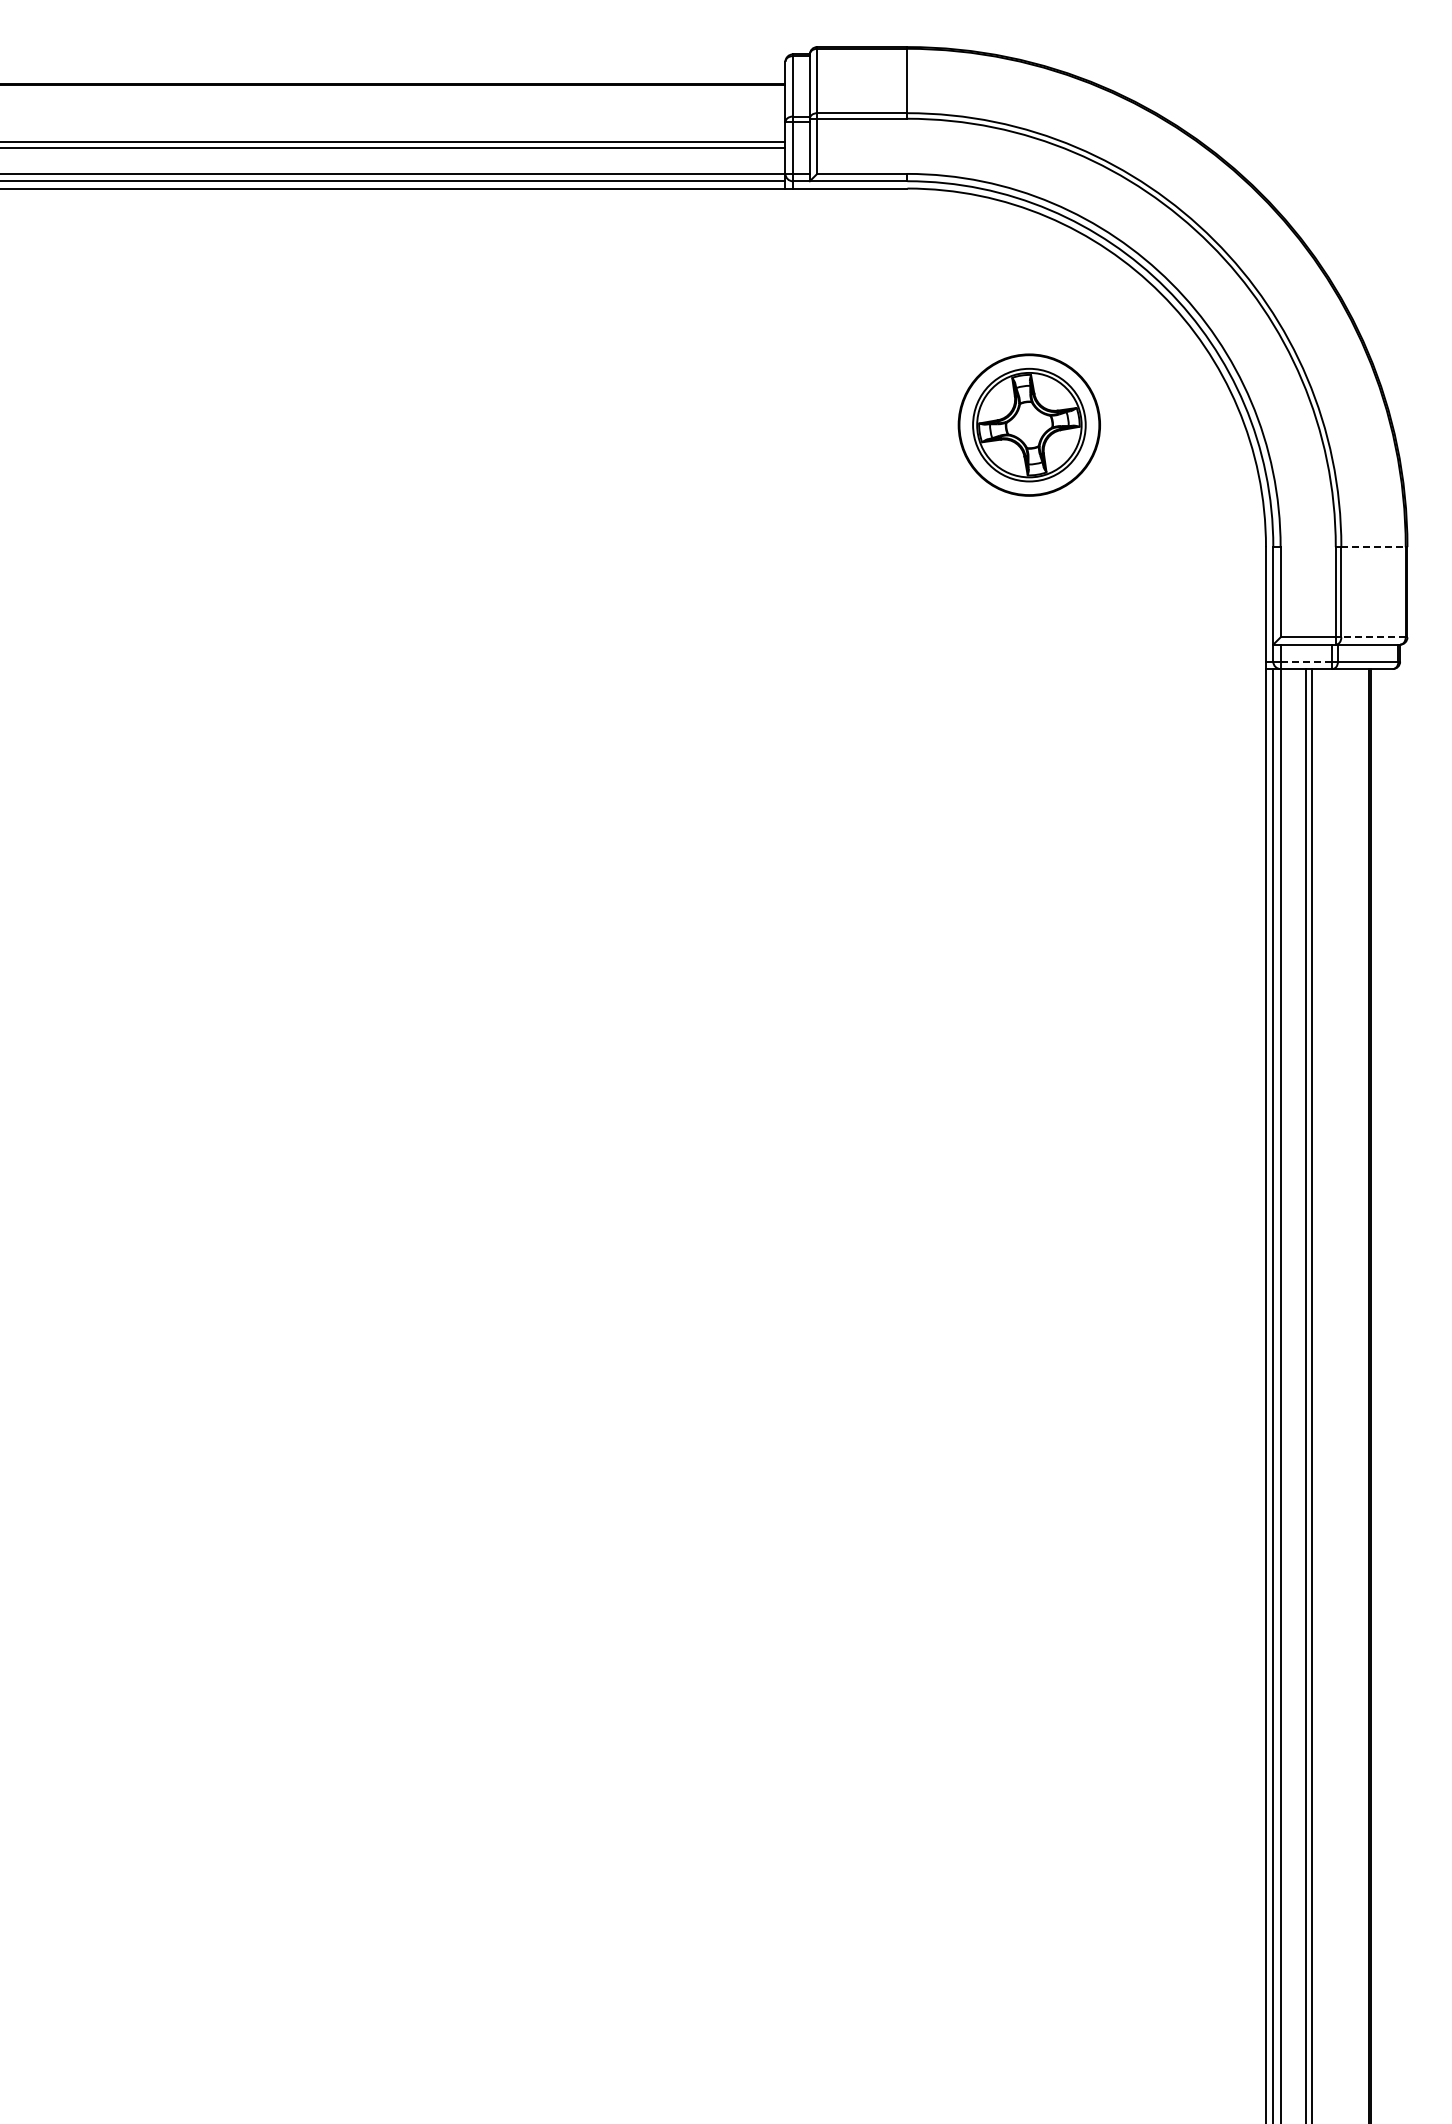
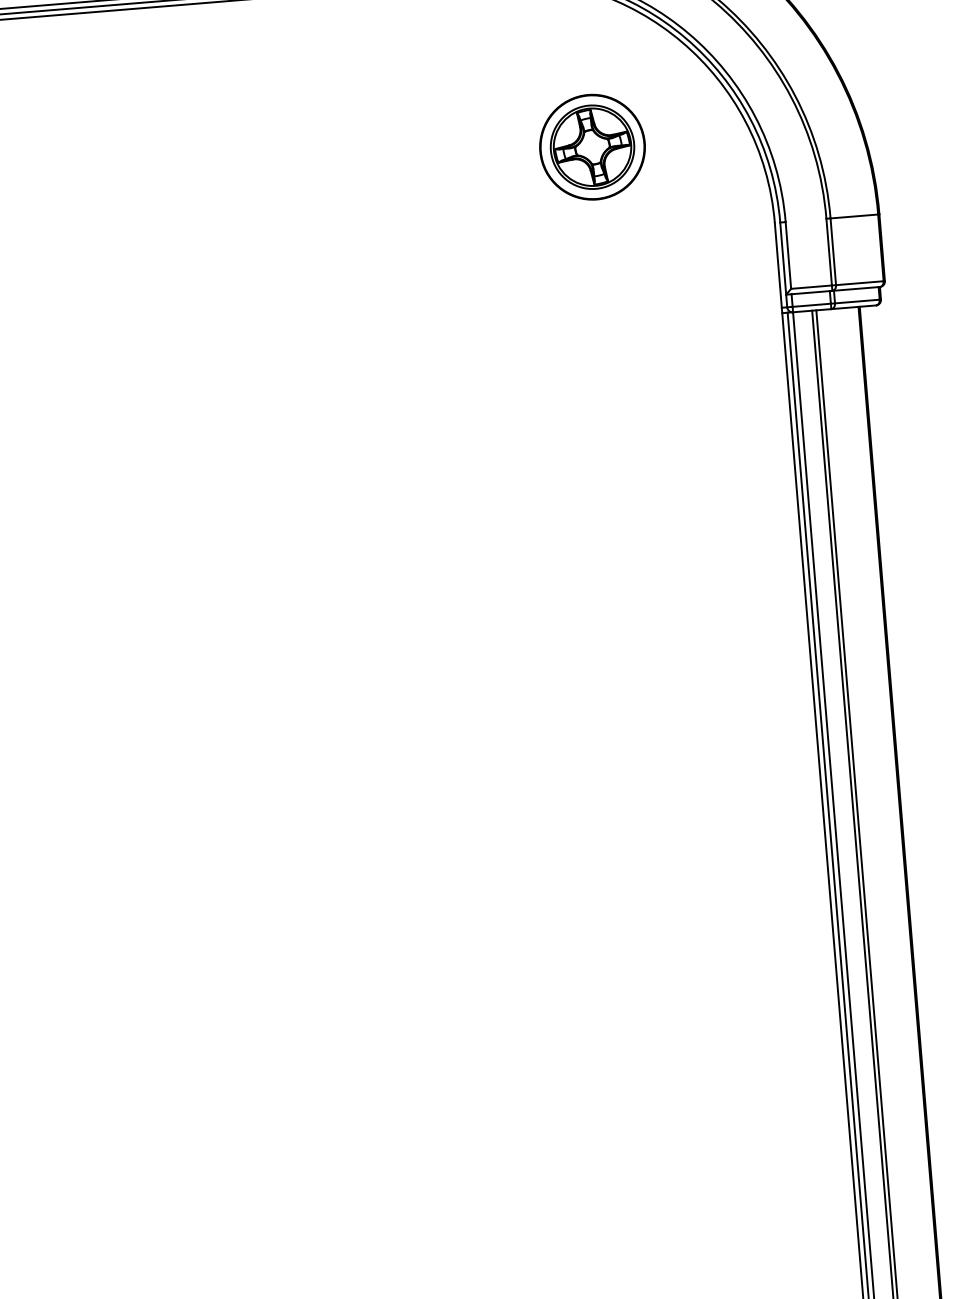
line: (1374, 547) -> (855, 216), dashed -> solid
line: (1373, 637) -> (859, 283), dashed -> solid
line: (1306, 661) -> (811, 305), dashed -> solid

